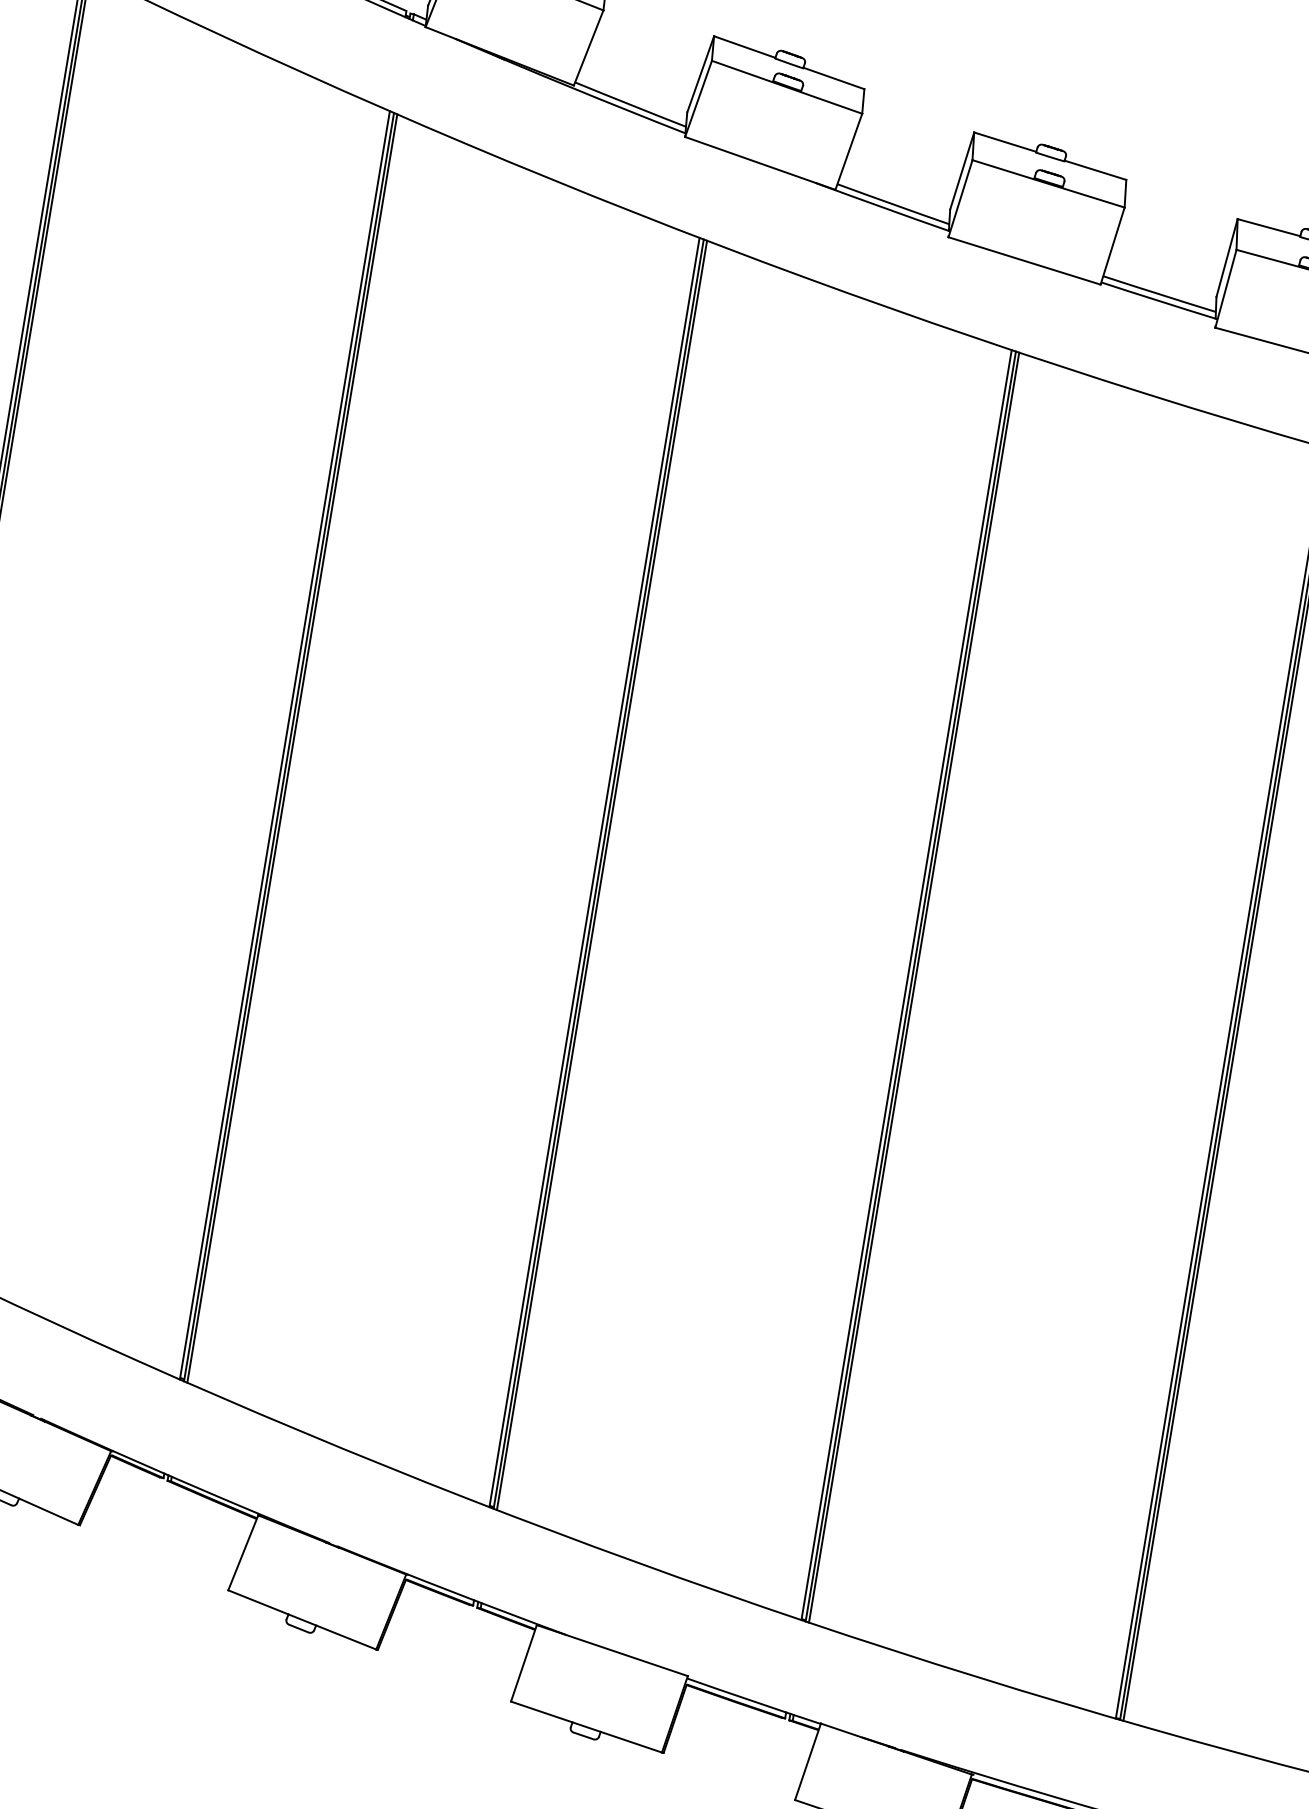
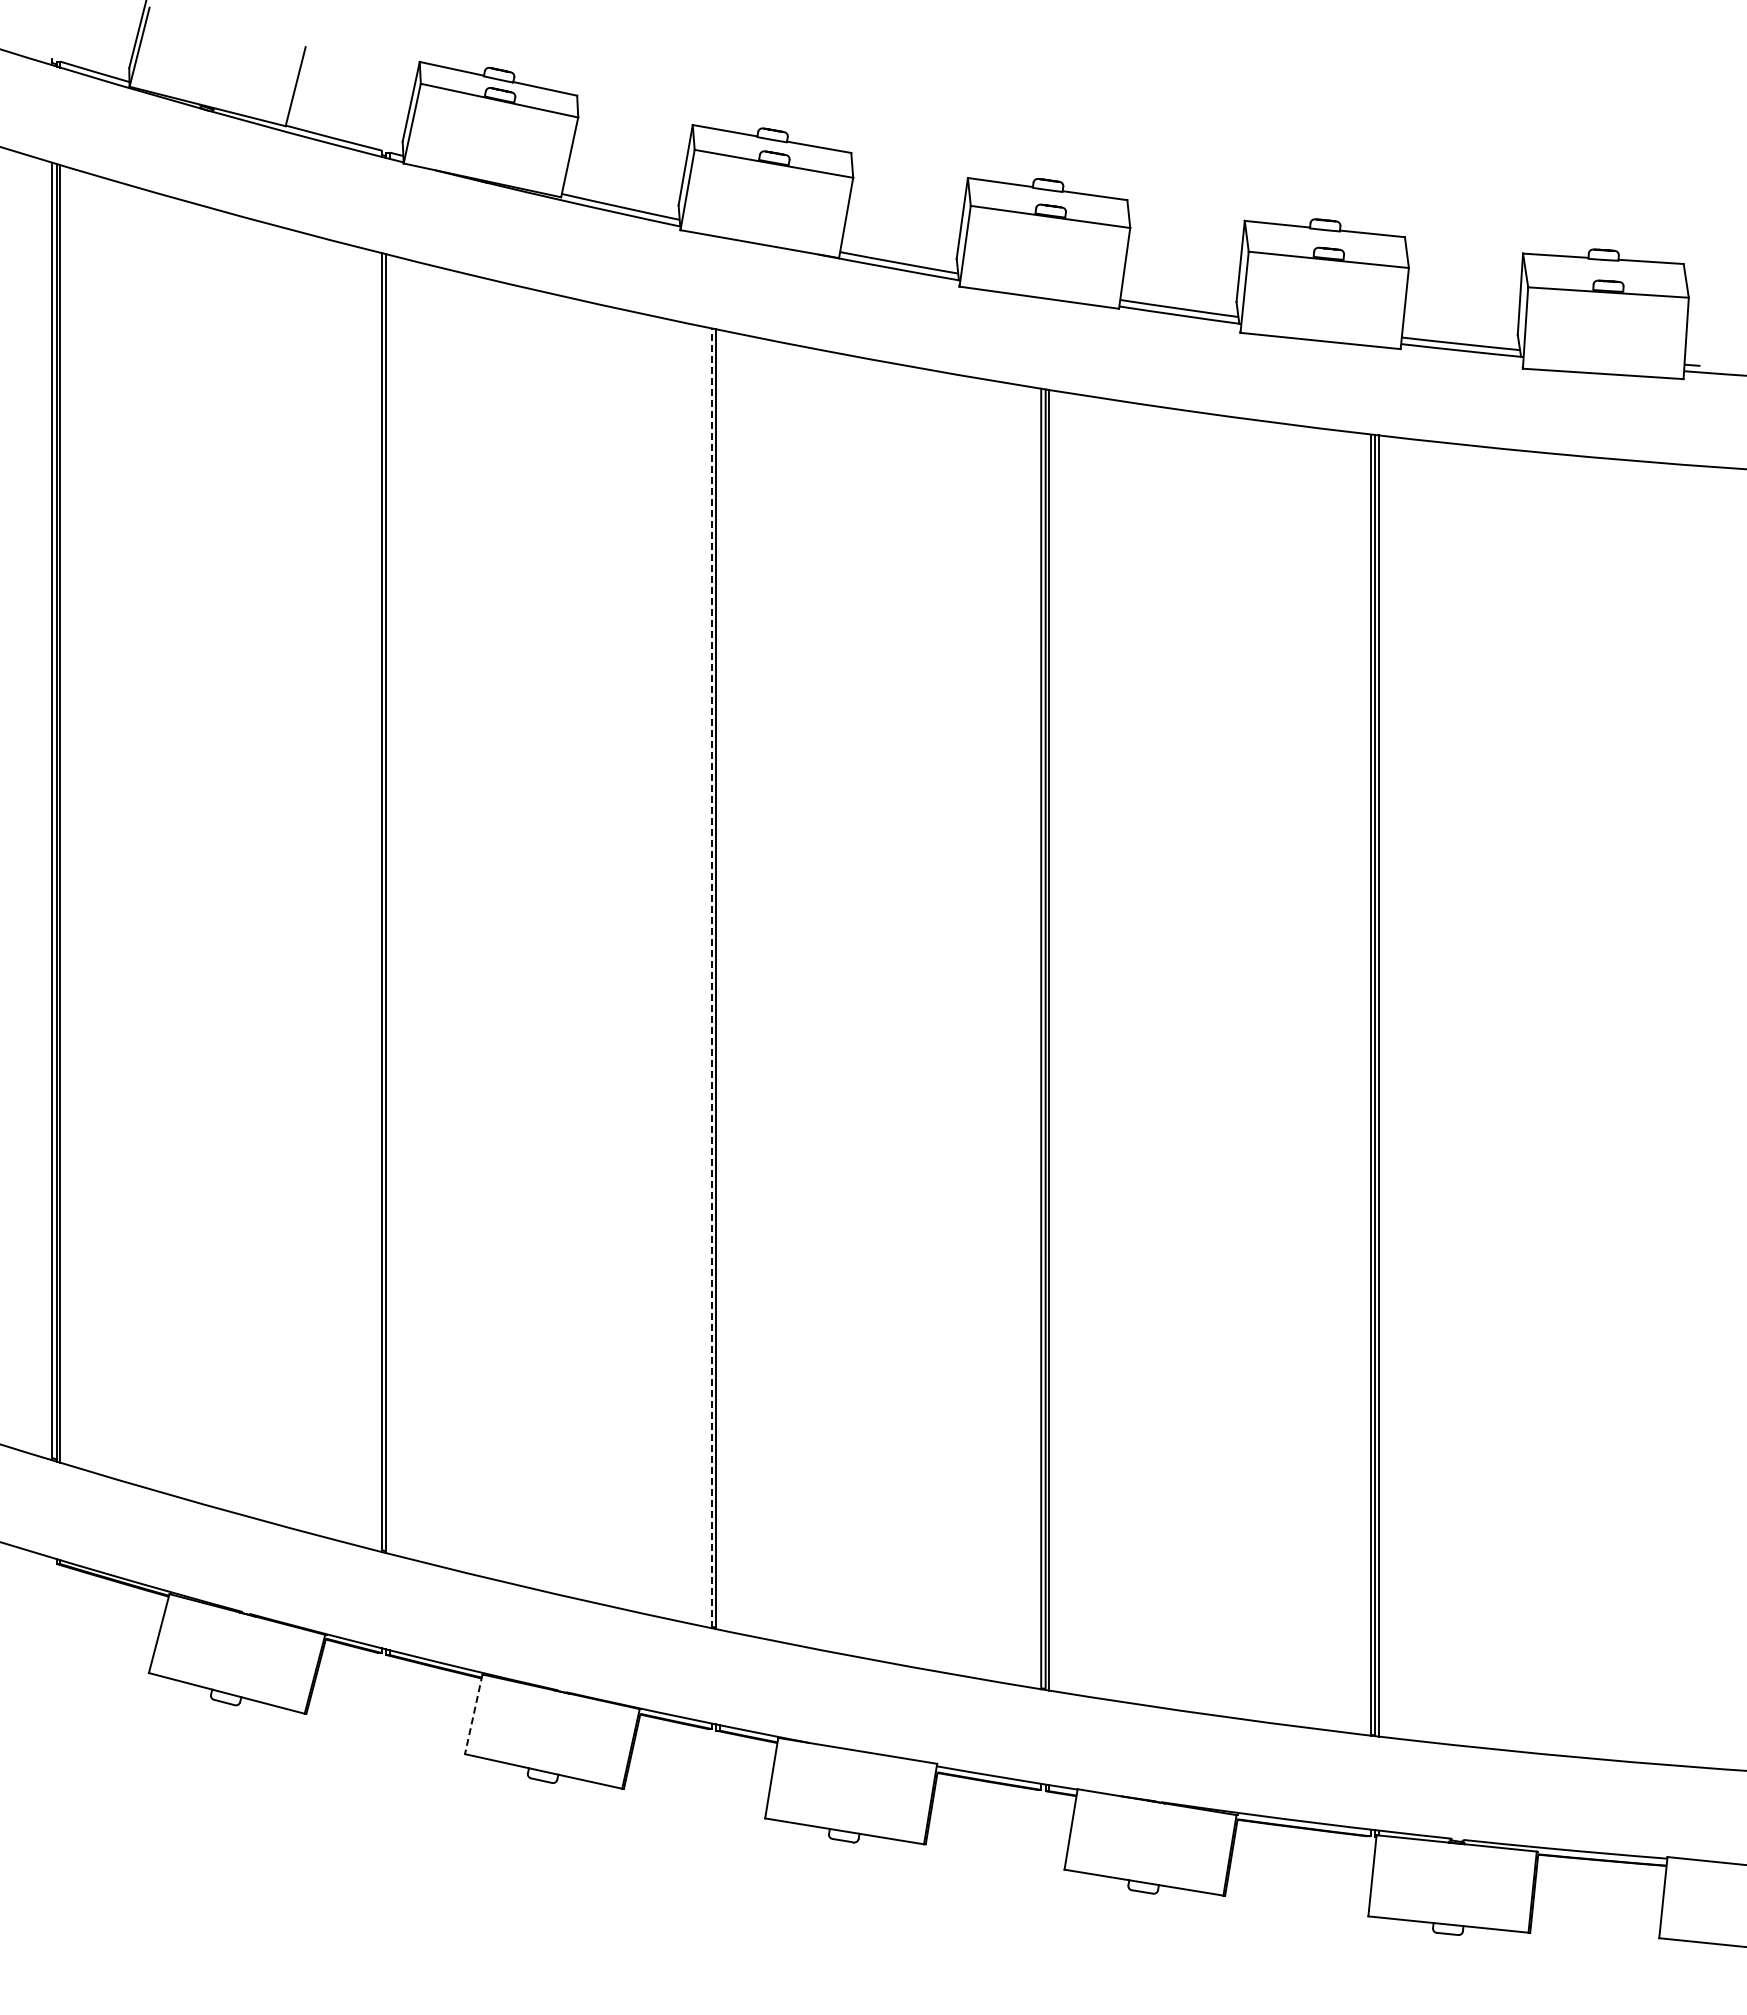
line: (291, 748) -> (389, 904), removed
line: (594, 872) -> (711, 978), solid -> dashed
line: (602, 874) -> (719, 979), removed
line: (243, 1552) -> (473, 1714), solid -> dashed

